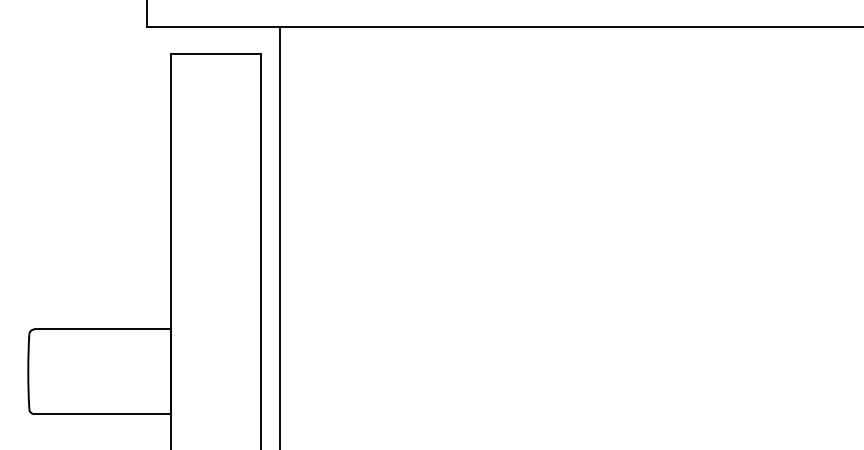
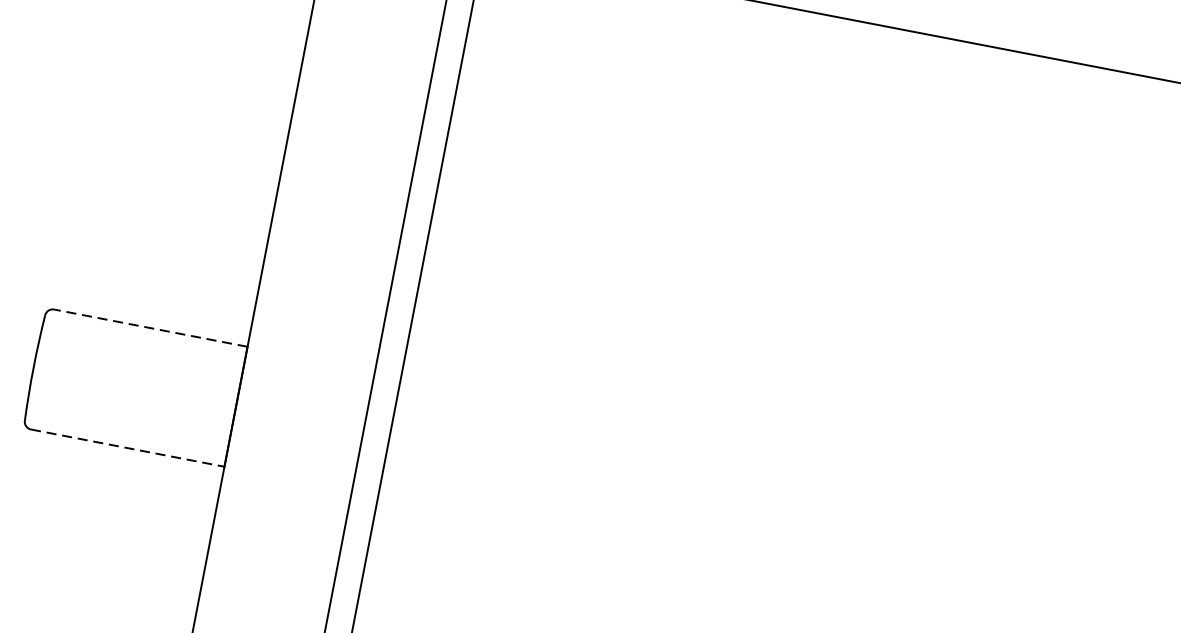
line: (102, 329) -> (150, 328), solid -> dashed
line: (103, 414) -> (128, 448), solid -> dashed

